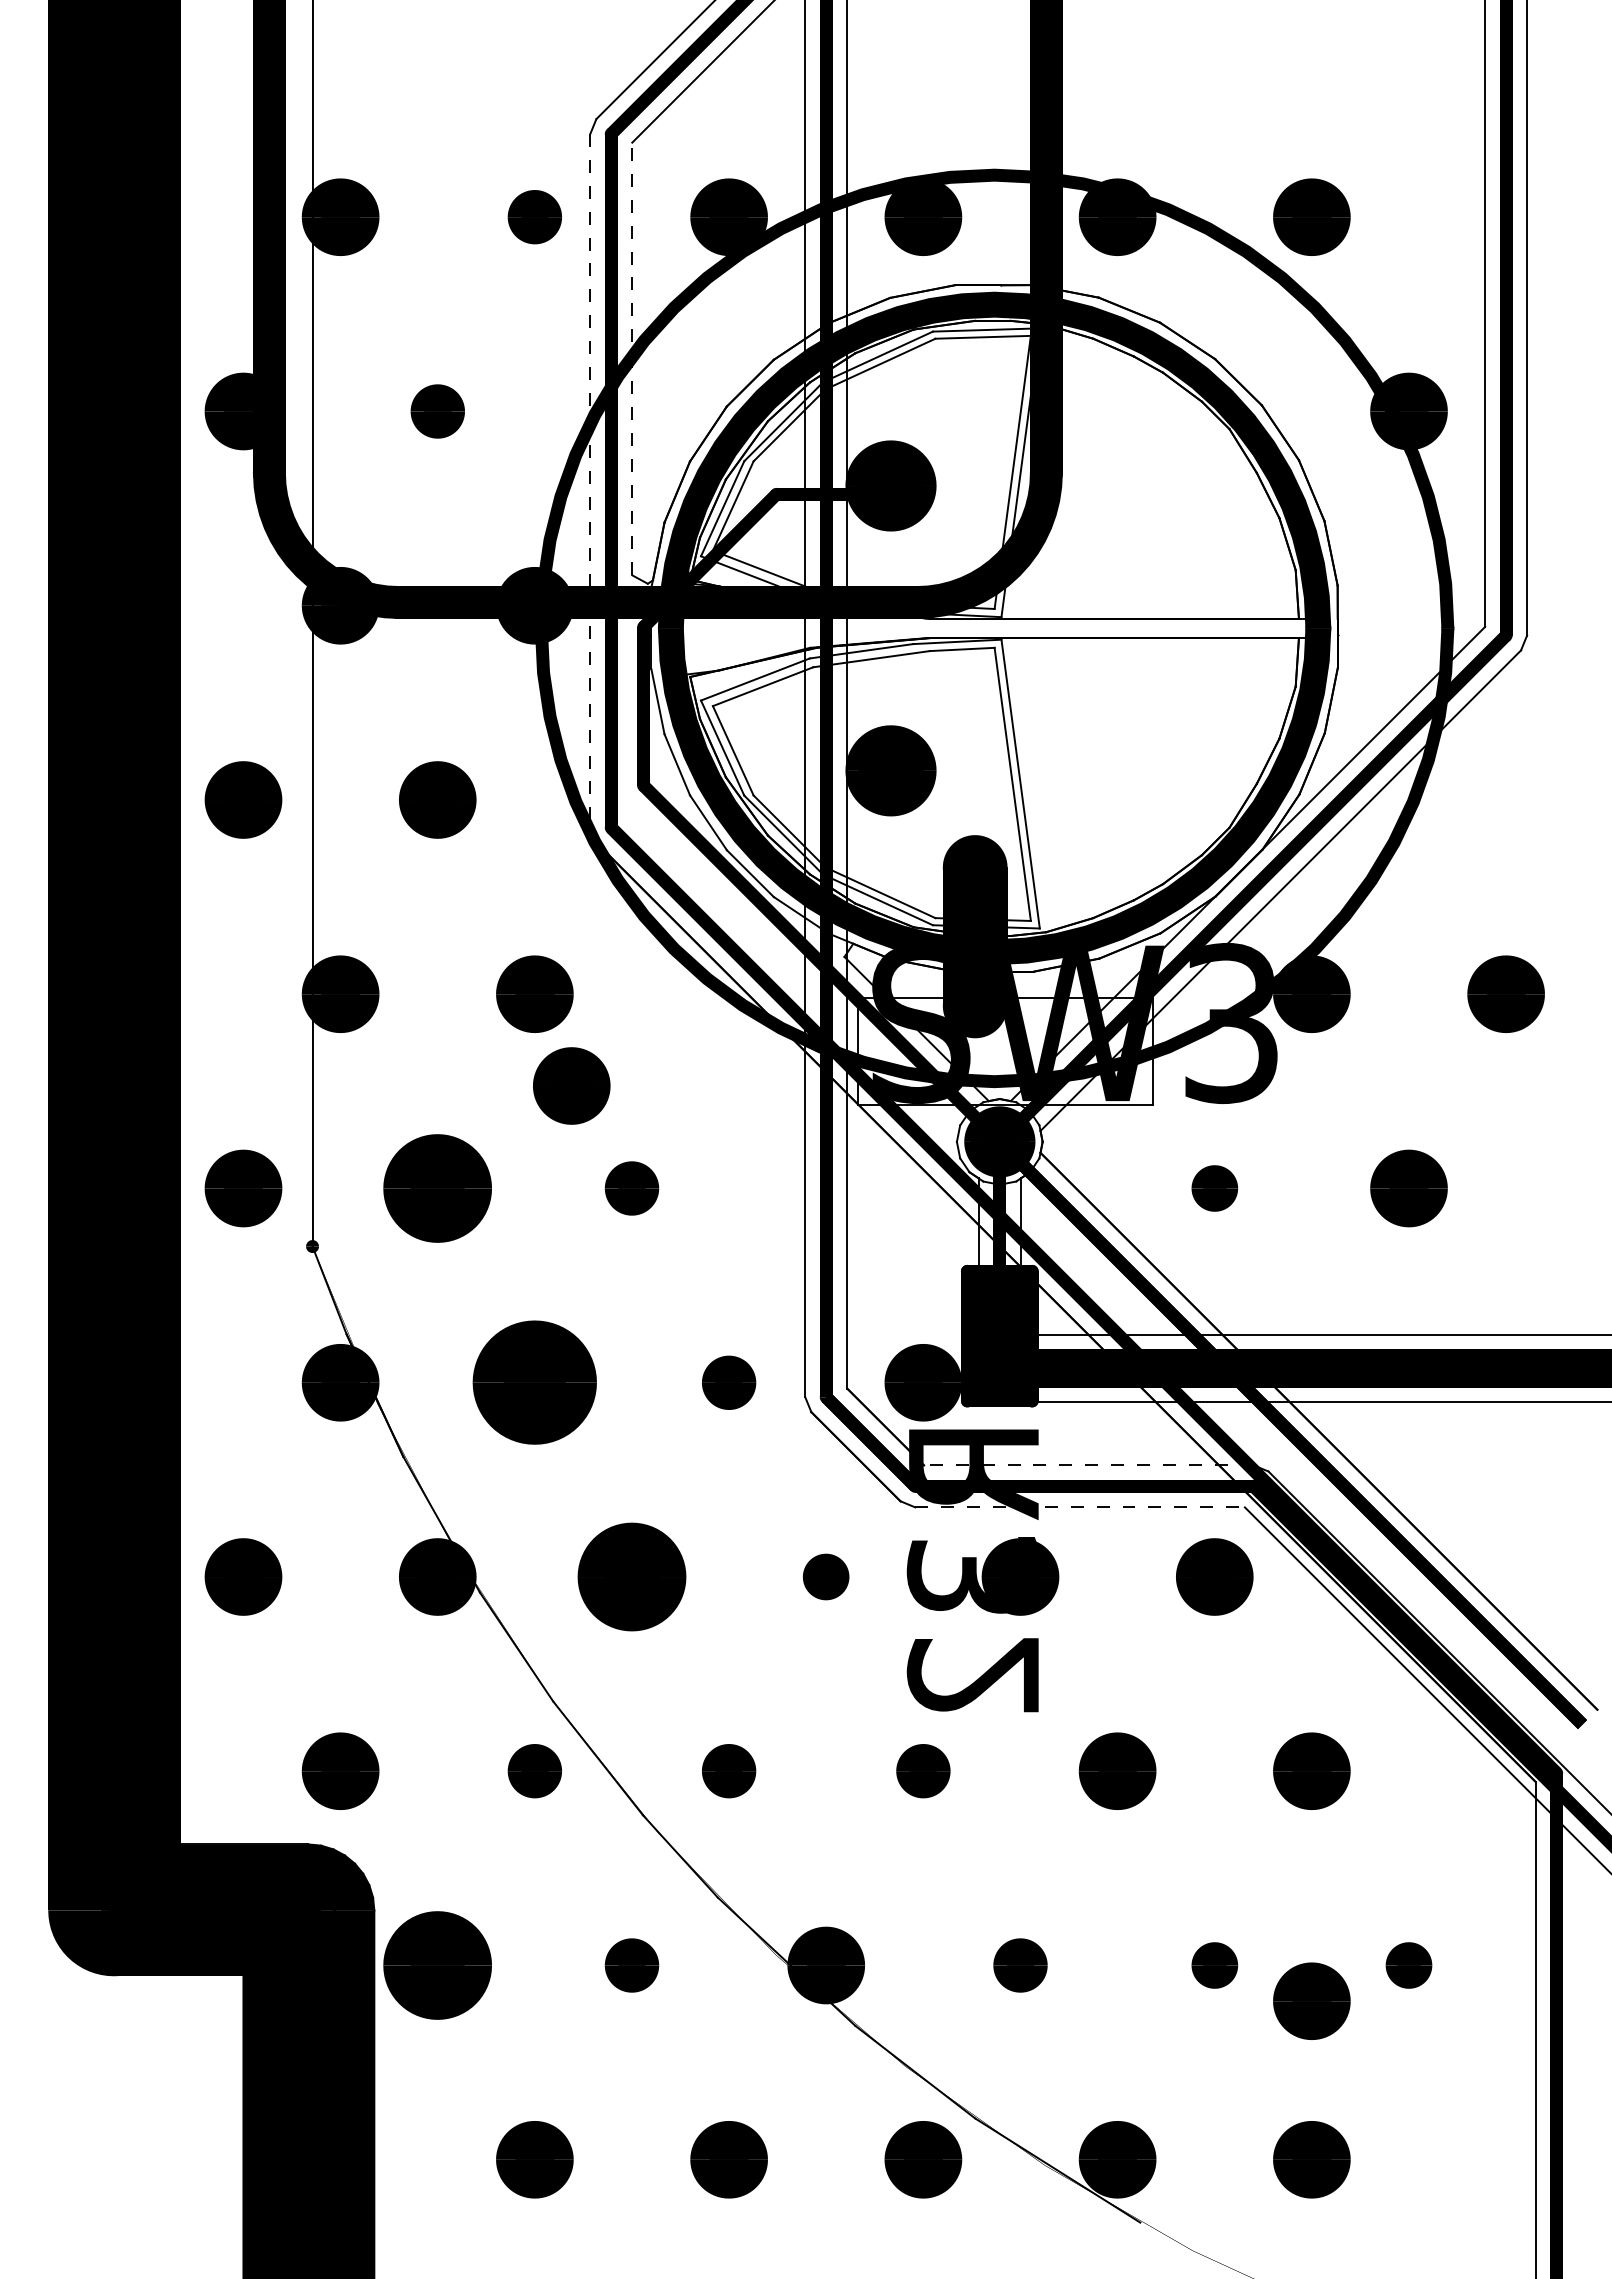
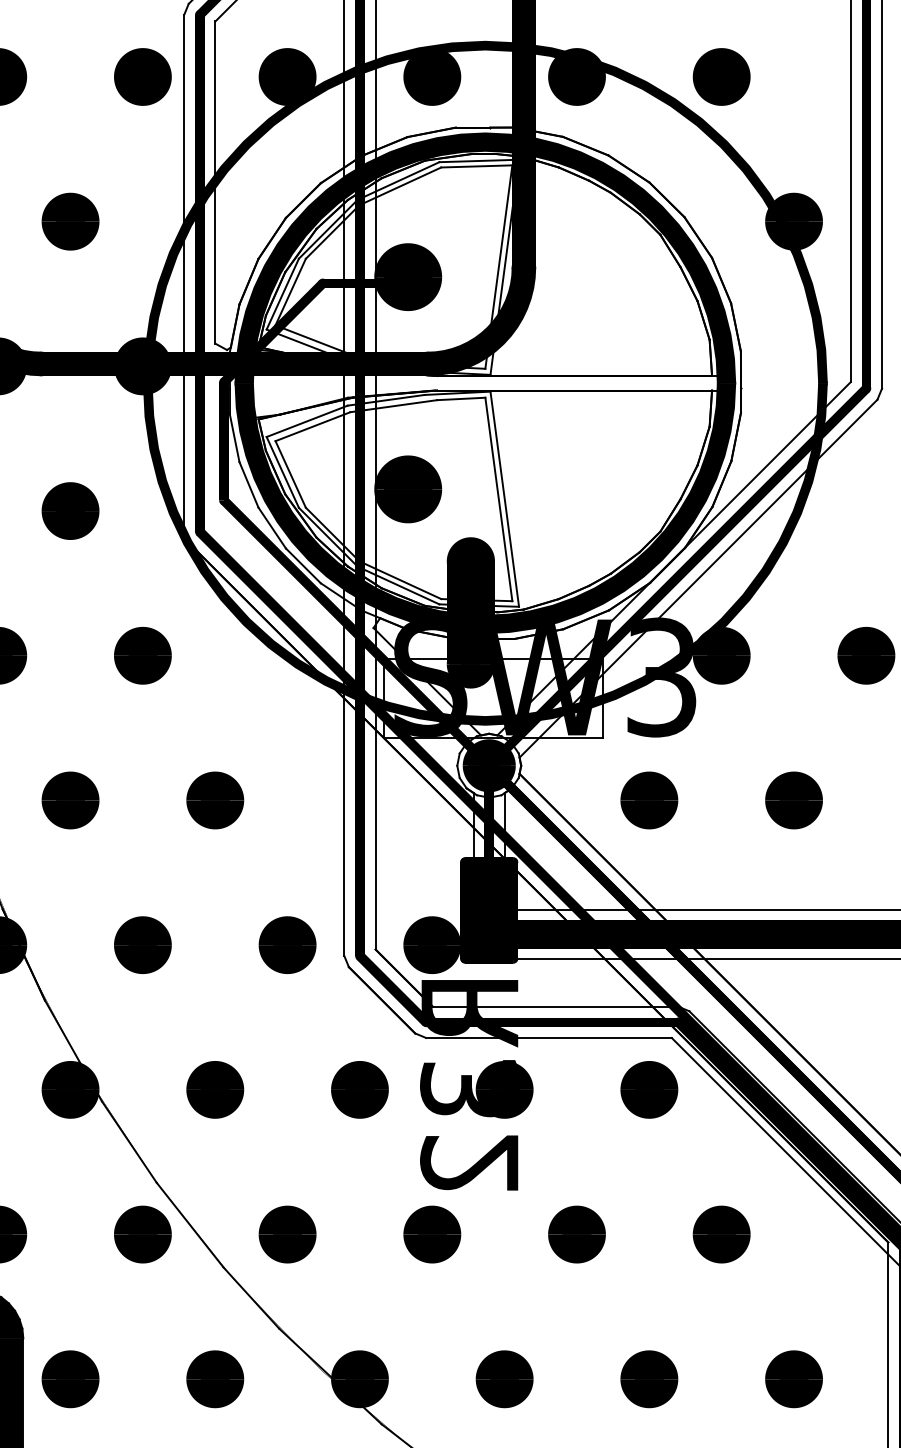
part: (534, 216) -> (142, 76), size x1.43
line: (632, 358) -> (215, 182), dashed -> solid
part: (437, 411) -> (70, 221), size x1.43
line: (590, 480) -> (184, 273), dashed -> solid
part: (571, 1085) -> (170, 723), removed
part: (437, 1188) -> (70, 800), size x0.71
part: (631, 1188) -> (214, 800), size x1.43
part: (1214, 1188) -> (649, 800), size x1.67
part: (534, 1382) -> (142, 944), size x0.62
part: (728, 1382) -> (287, 944), size x1.43
line: (1088, 1465) -> (555, 1006), dashed -> solid
line: (1080, 1507) -> (549, 1038), dashed -> solid
part: (631, 1576) -> (214, 1089), size x0.71
part: (825, 1576) -> (359, 1089), size x1.67
part: (534, 1770) -> (142, 1234), size x1.43
part: (728, 1770) -> (287, 1234), size x1.43
part: (923, 1770) -> (432, 1234), size x1.43
part: (437, 1965) -> (70, 1379), size x0.71
part: (631, 1965) -> (214, 1379), size x1.43
part: (1020, 1965) -> (504, 1379), size x1.43
part: (1214, 1965) -> (649, 1379), size x1.67
part: (1408, 1965) -> (793, 1379), size x1.67
part: (1311, 2000) -> (721, 1405), removed

